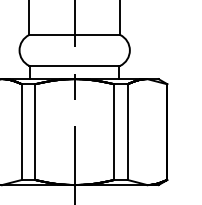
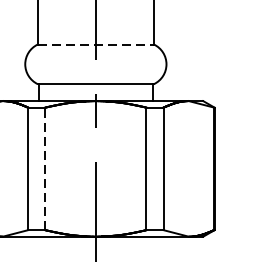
line: (75, 34) -> (96, 43), solid -> dashed
line: (35, 132) -> (45, 169), solid -> dashed

